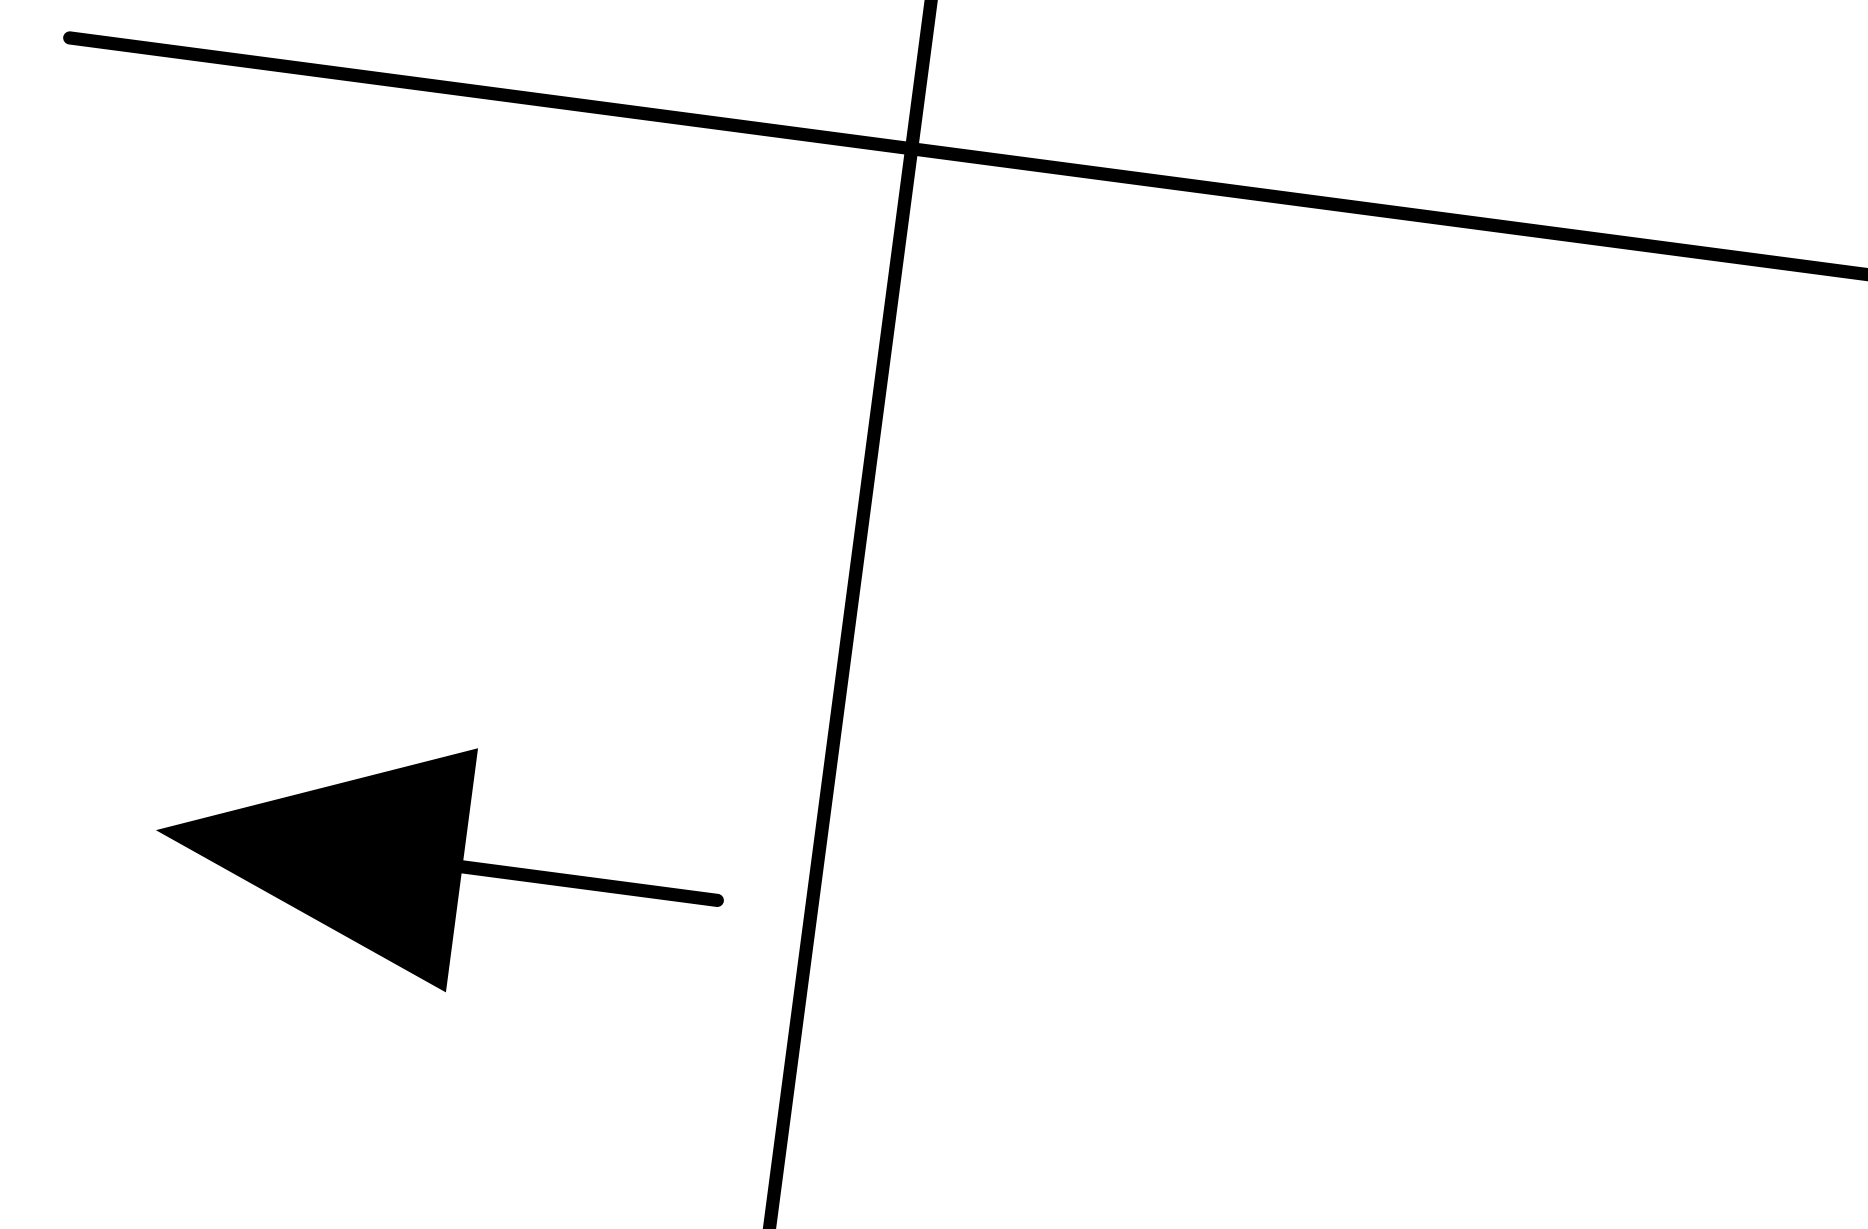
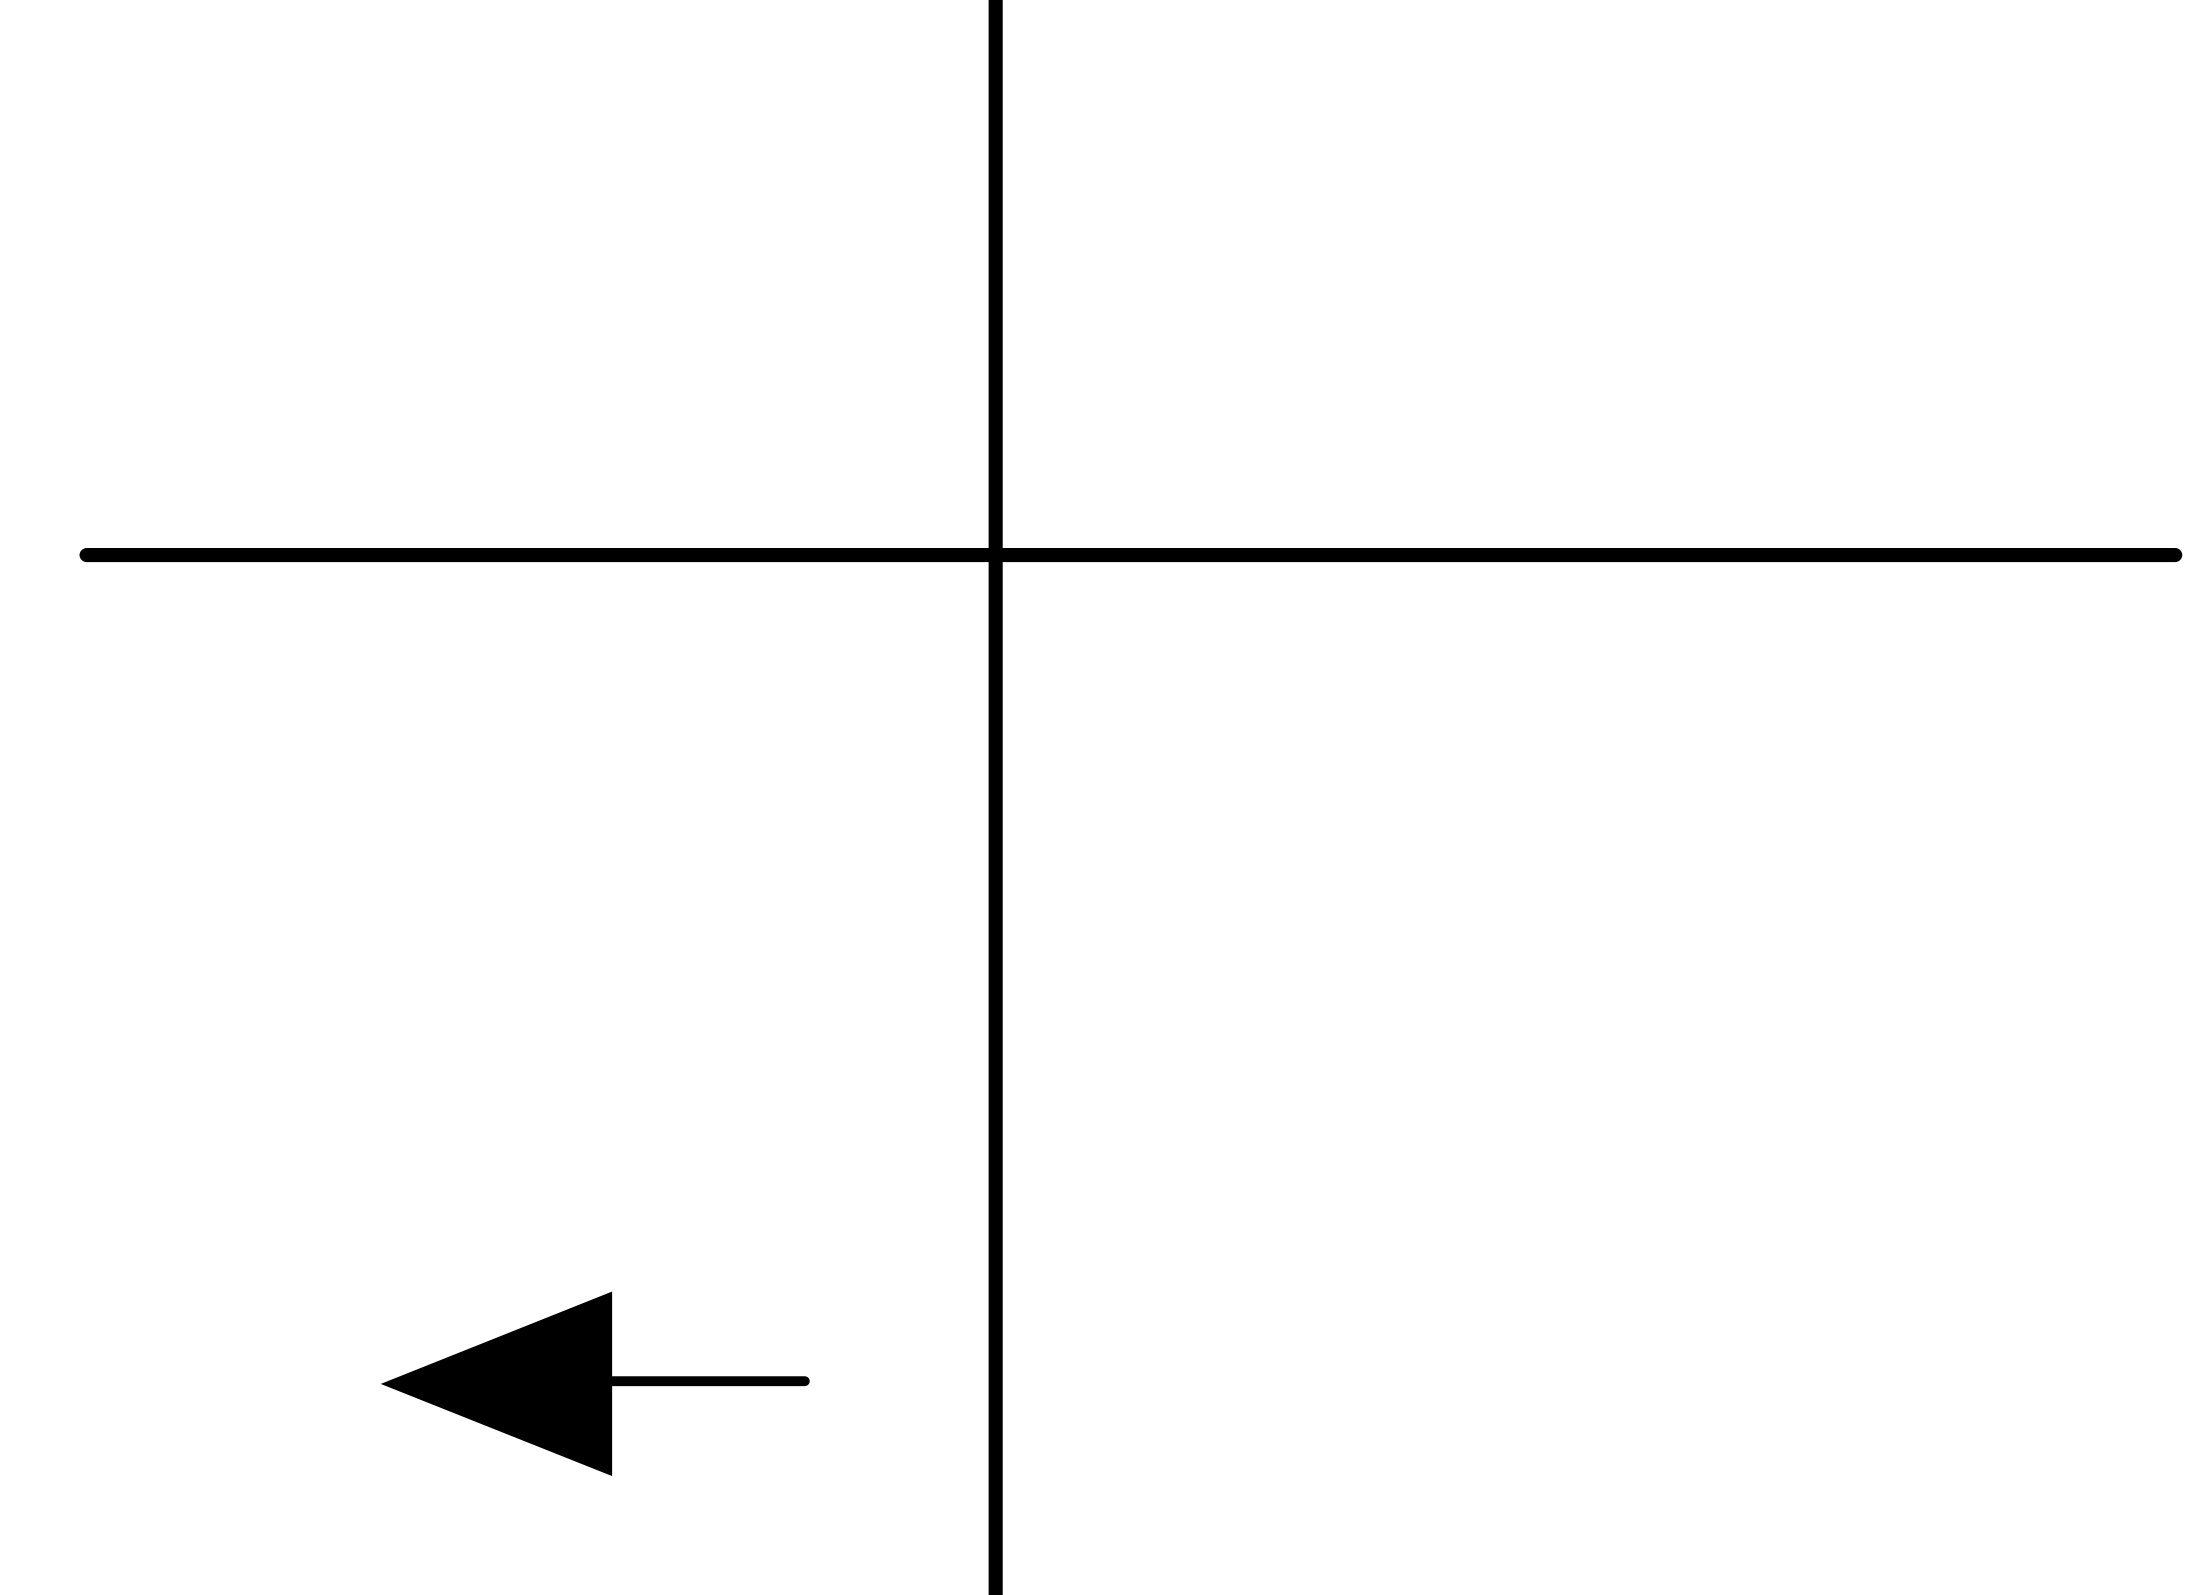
part: (440, 867) -> (595, 1383), size x0.7

